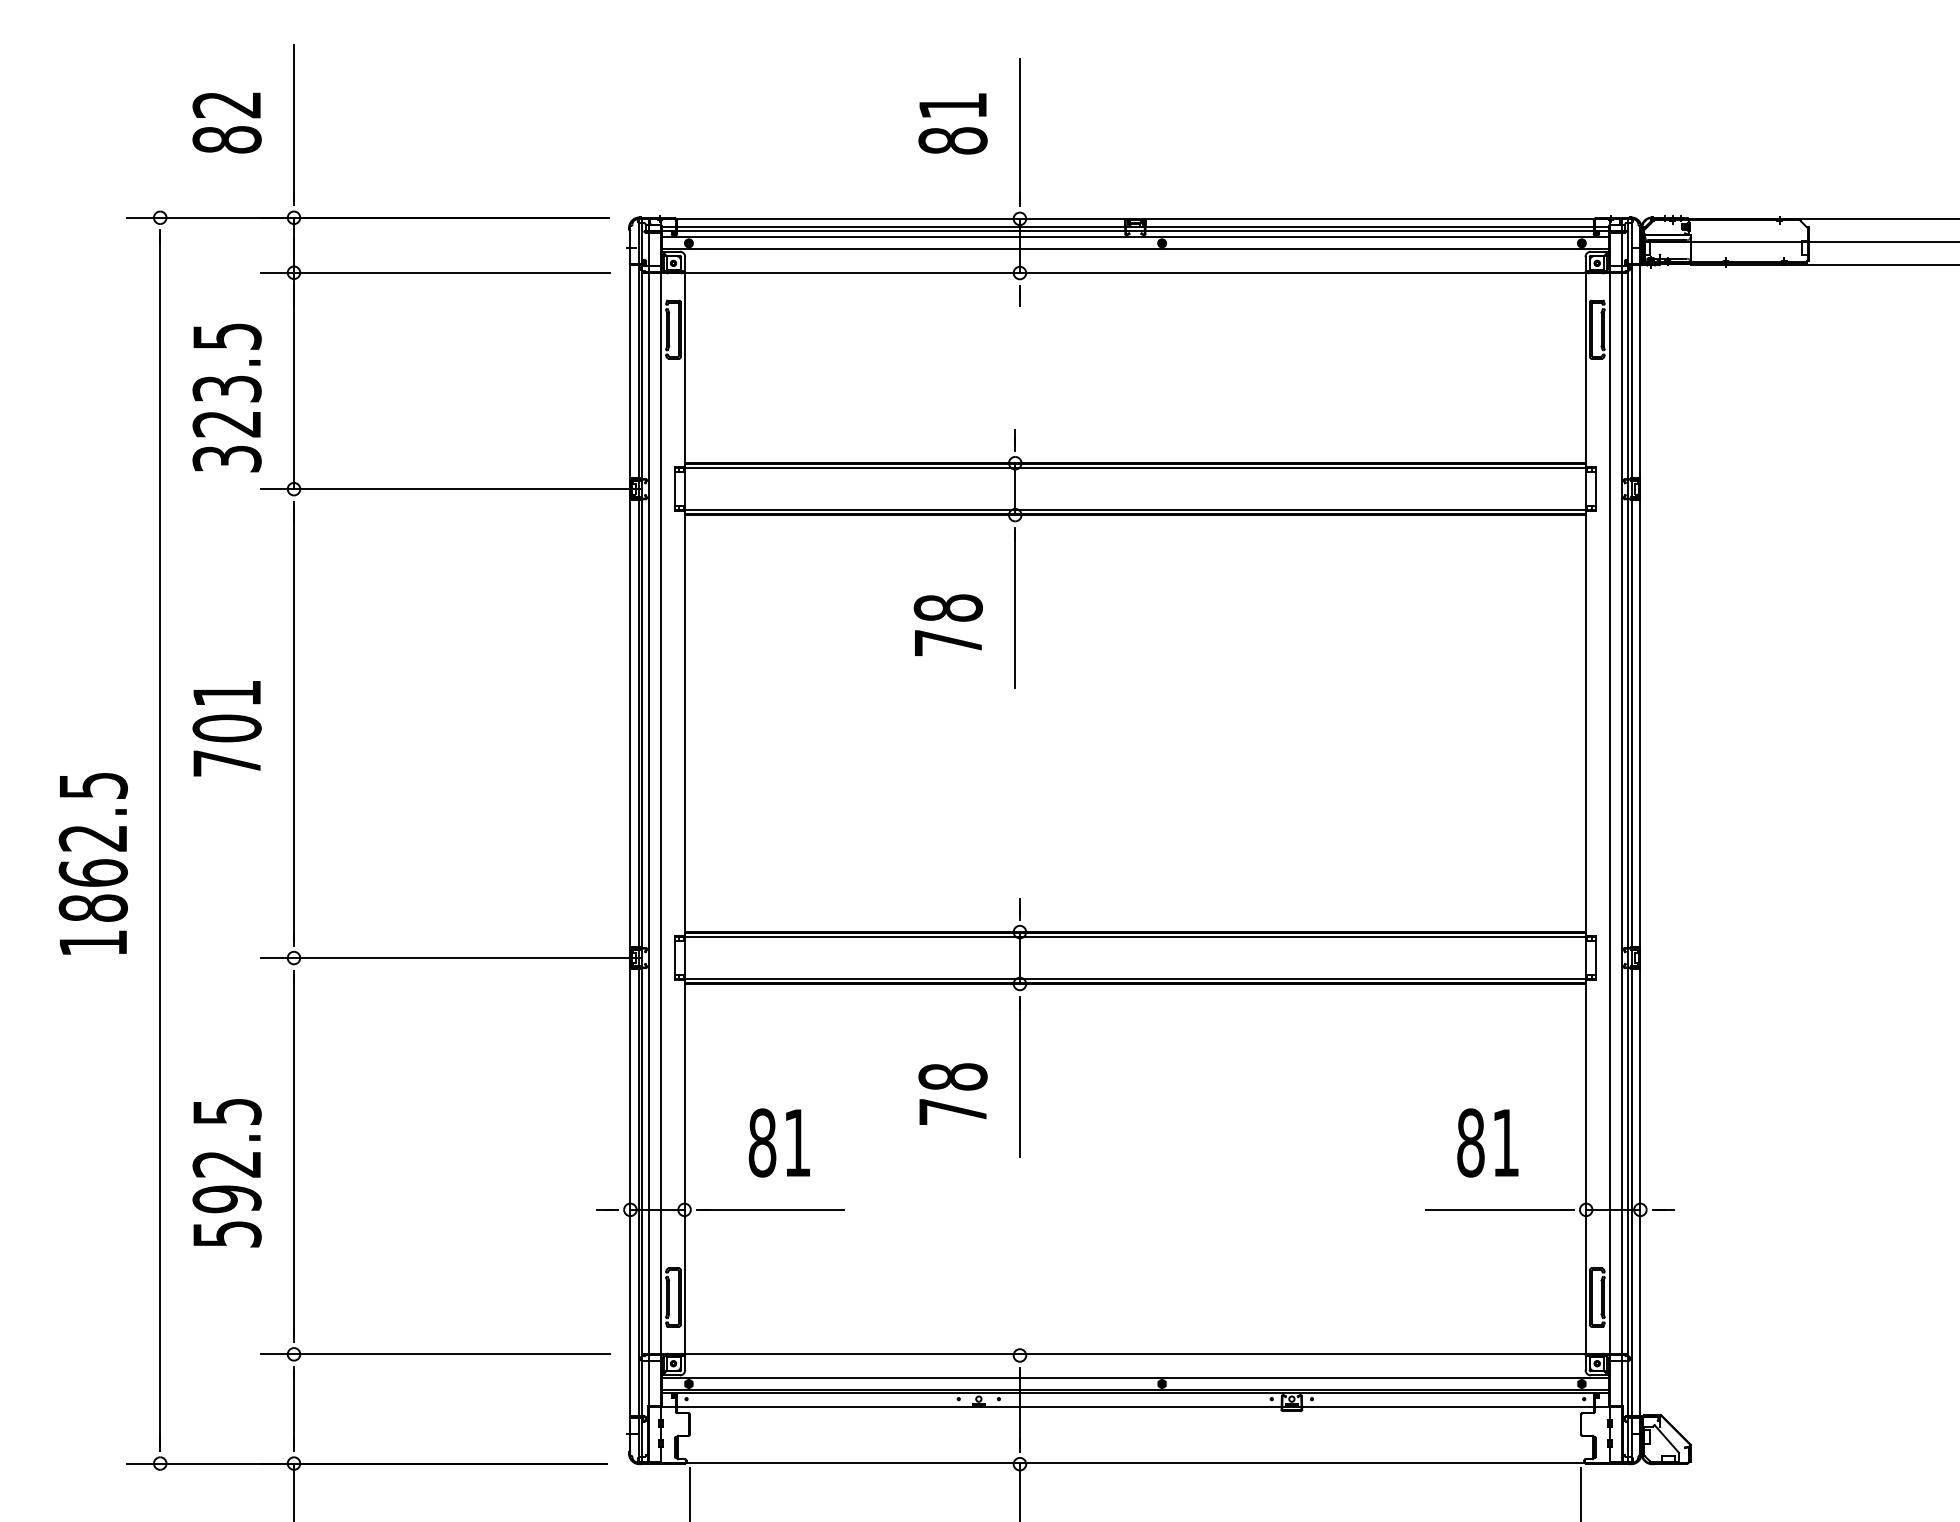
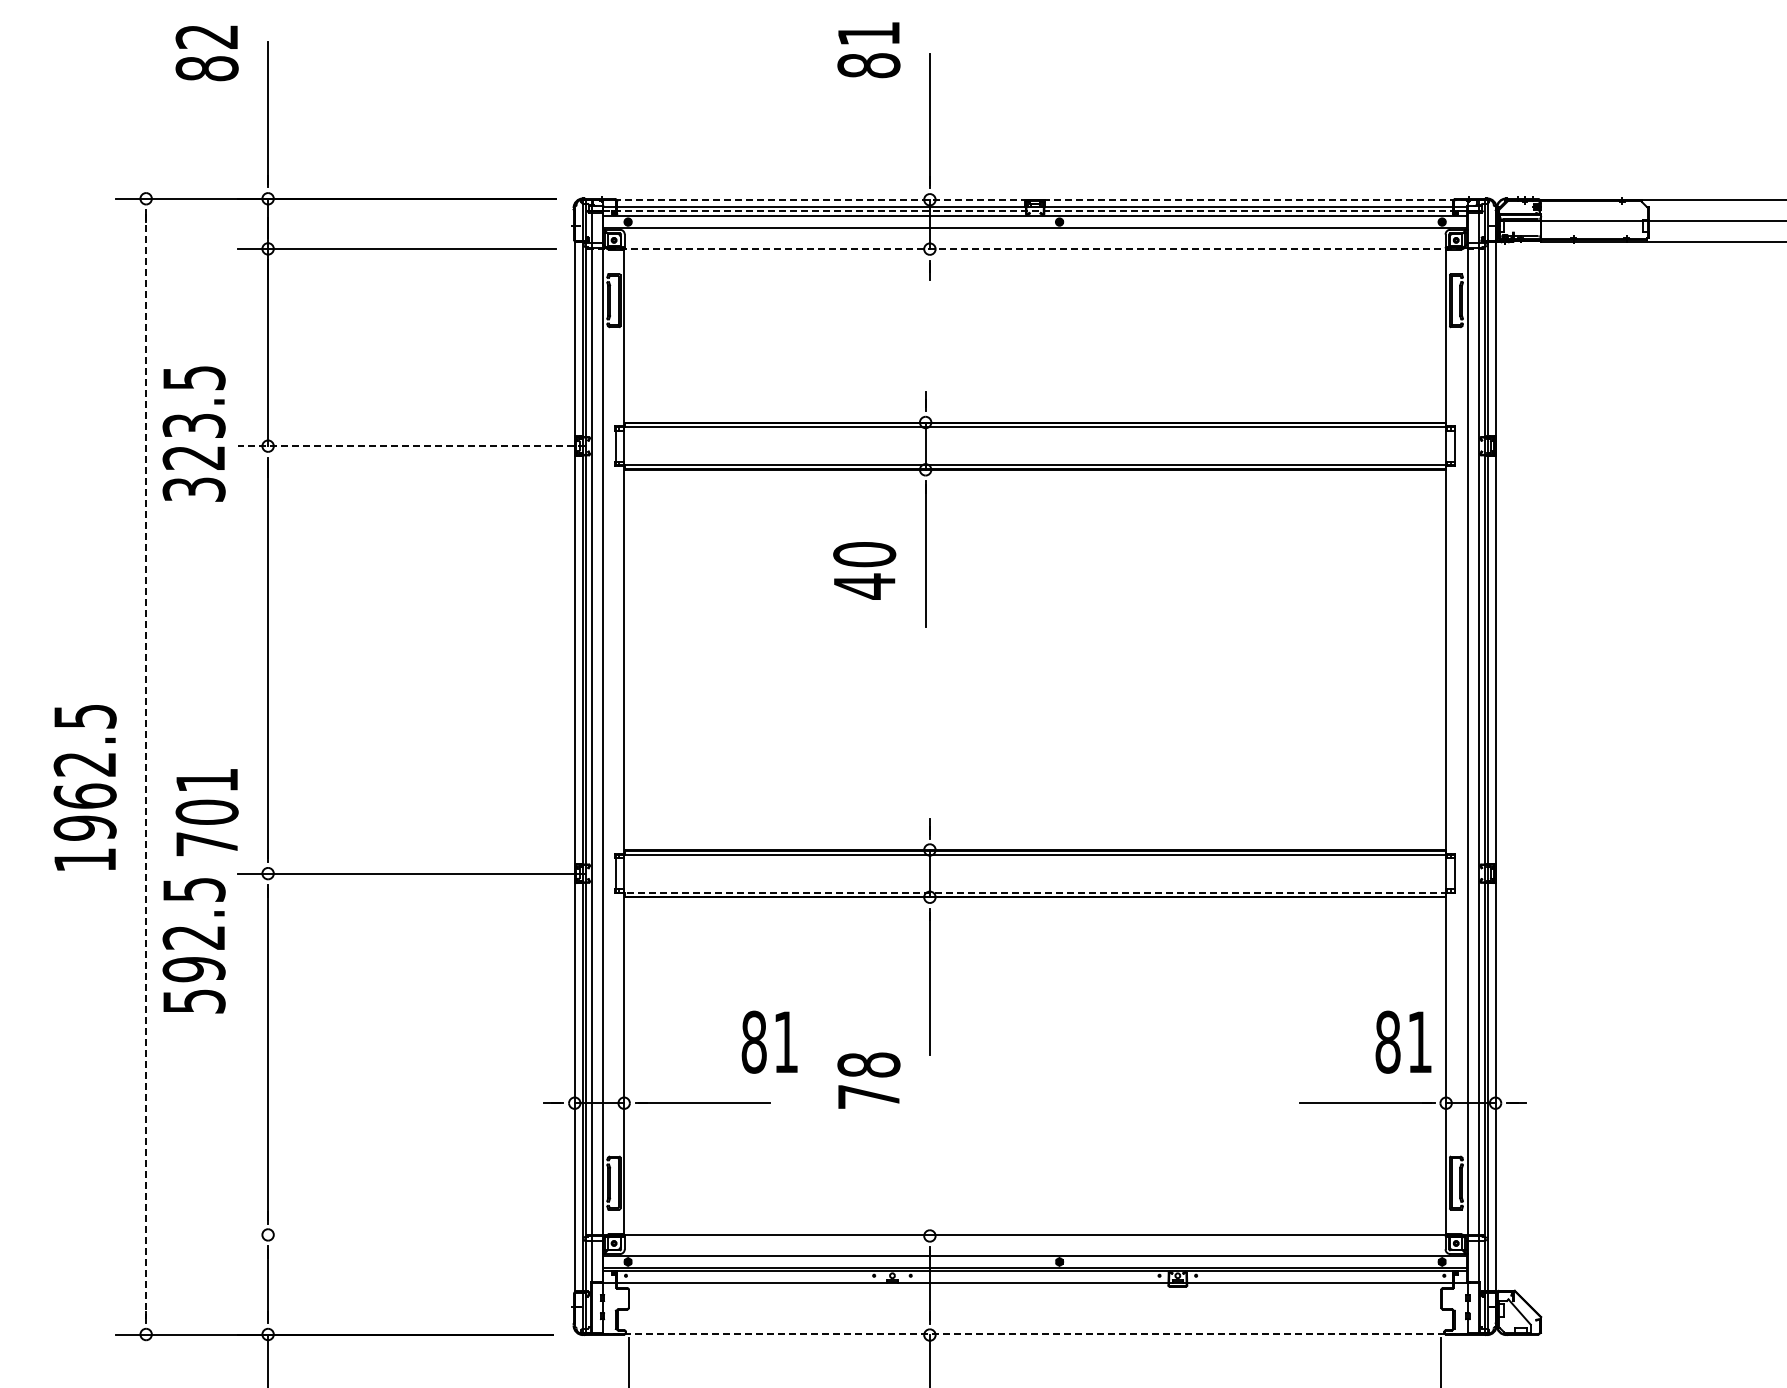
text: (226, 123) -> (206, 53), moved
text: (952, 124) -> (868, 50), moved
line: (1135, 218) -> (1035, 199), solid -> dashed
line: (1128, 231) -> (1028, 211), solid -> dashed
line: (1135, 272) -> (1035, 248), solid -> dashed
text: (226, 397) -> (193, 433), moved
line: (451, 489) -> (411, 446), solid -> dashed
text: (948, 625) -> (864, 570), 78 -> 40
text: (226, 728) -> (206, 812), moved
line: (160, 840) -> (146, 766), solid -> dashed
text: (92, 907) -> (84, 827), 1862.5 -> 1962.5
line: (1135, 978) -> (1035, 892), solid -> dashed
text: (952, 1093) -> (868, 1080), moved
text: (779, 1142) -> (769, 1041), moved
text: (1487, 1142) -> (1403, 1041), moved
text: (226, 1172) -> (193, 945), moved
line: (434, 1353) -> (396, 1234), removed
line: (1135, 1463) -> (1035, 1334), solid -> dashed

